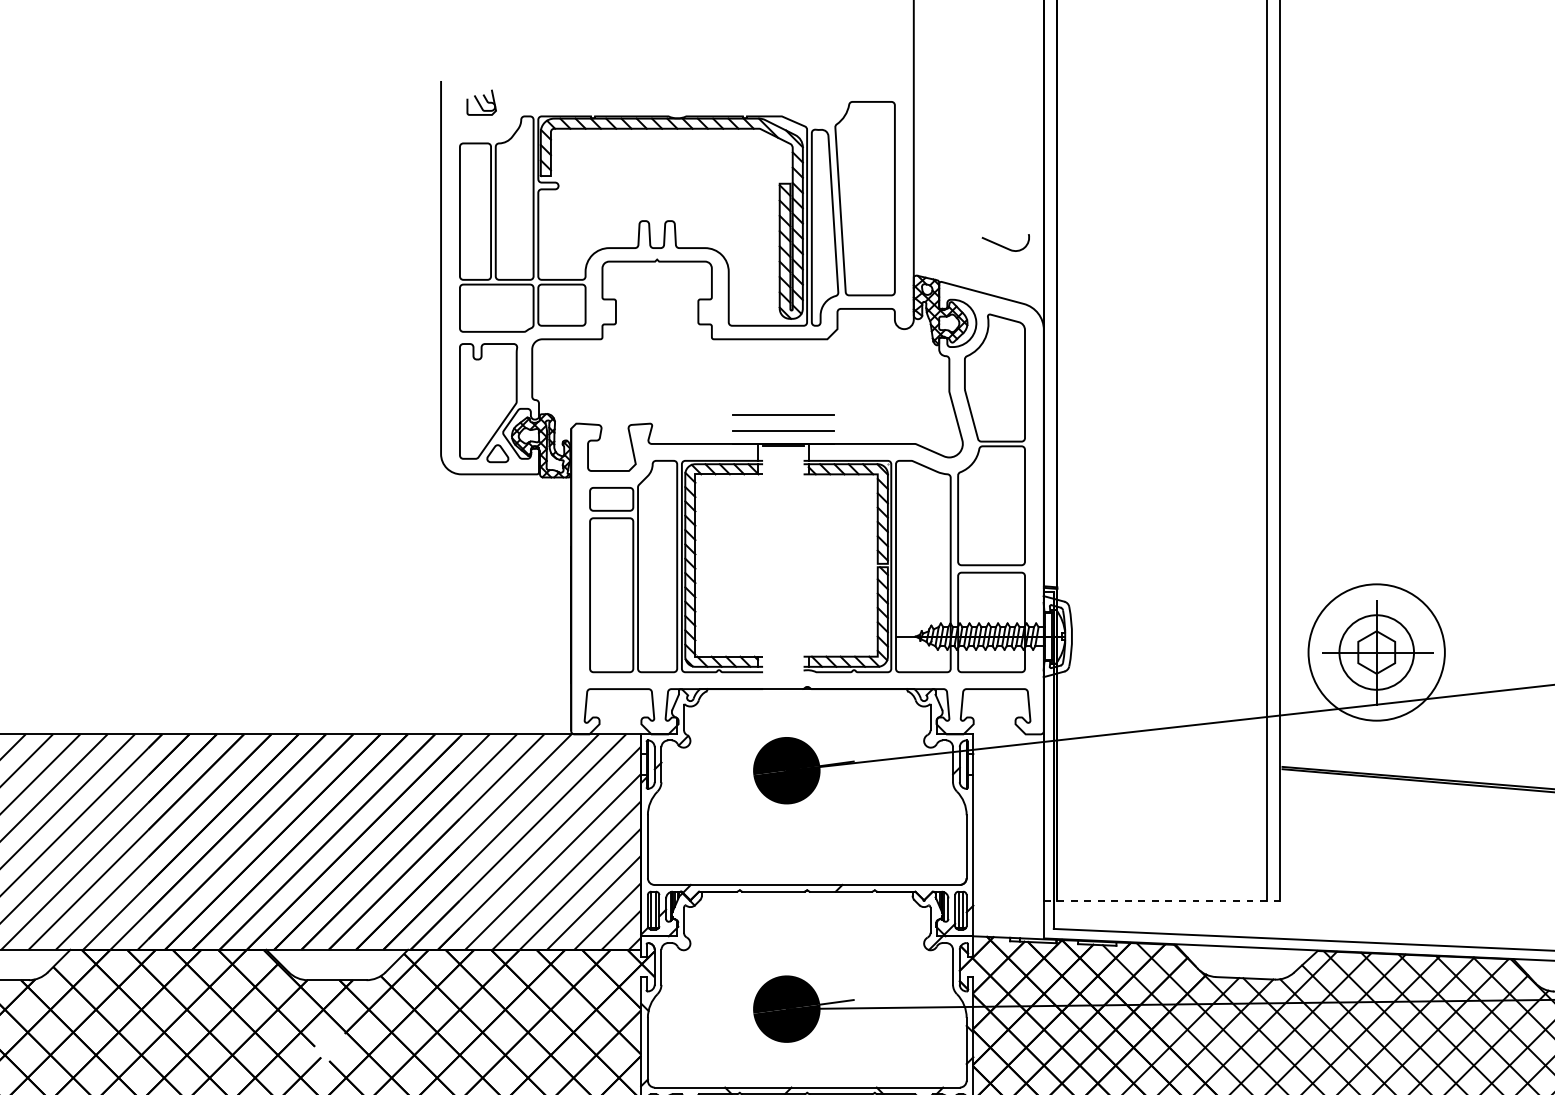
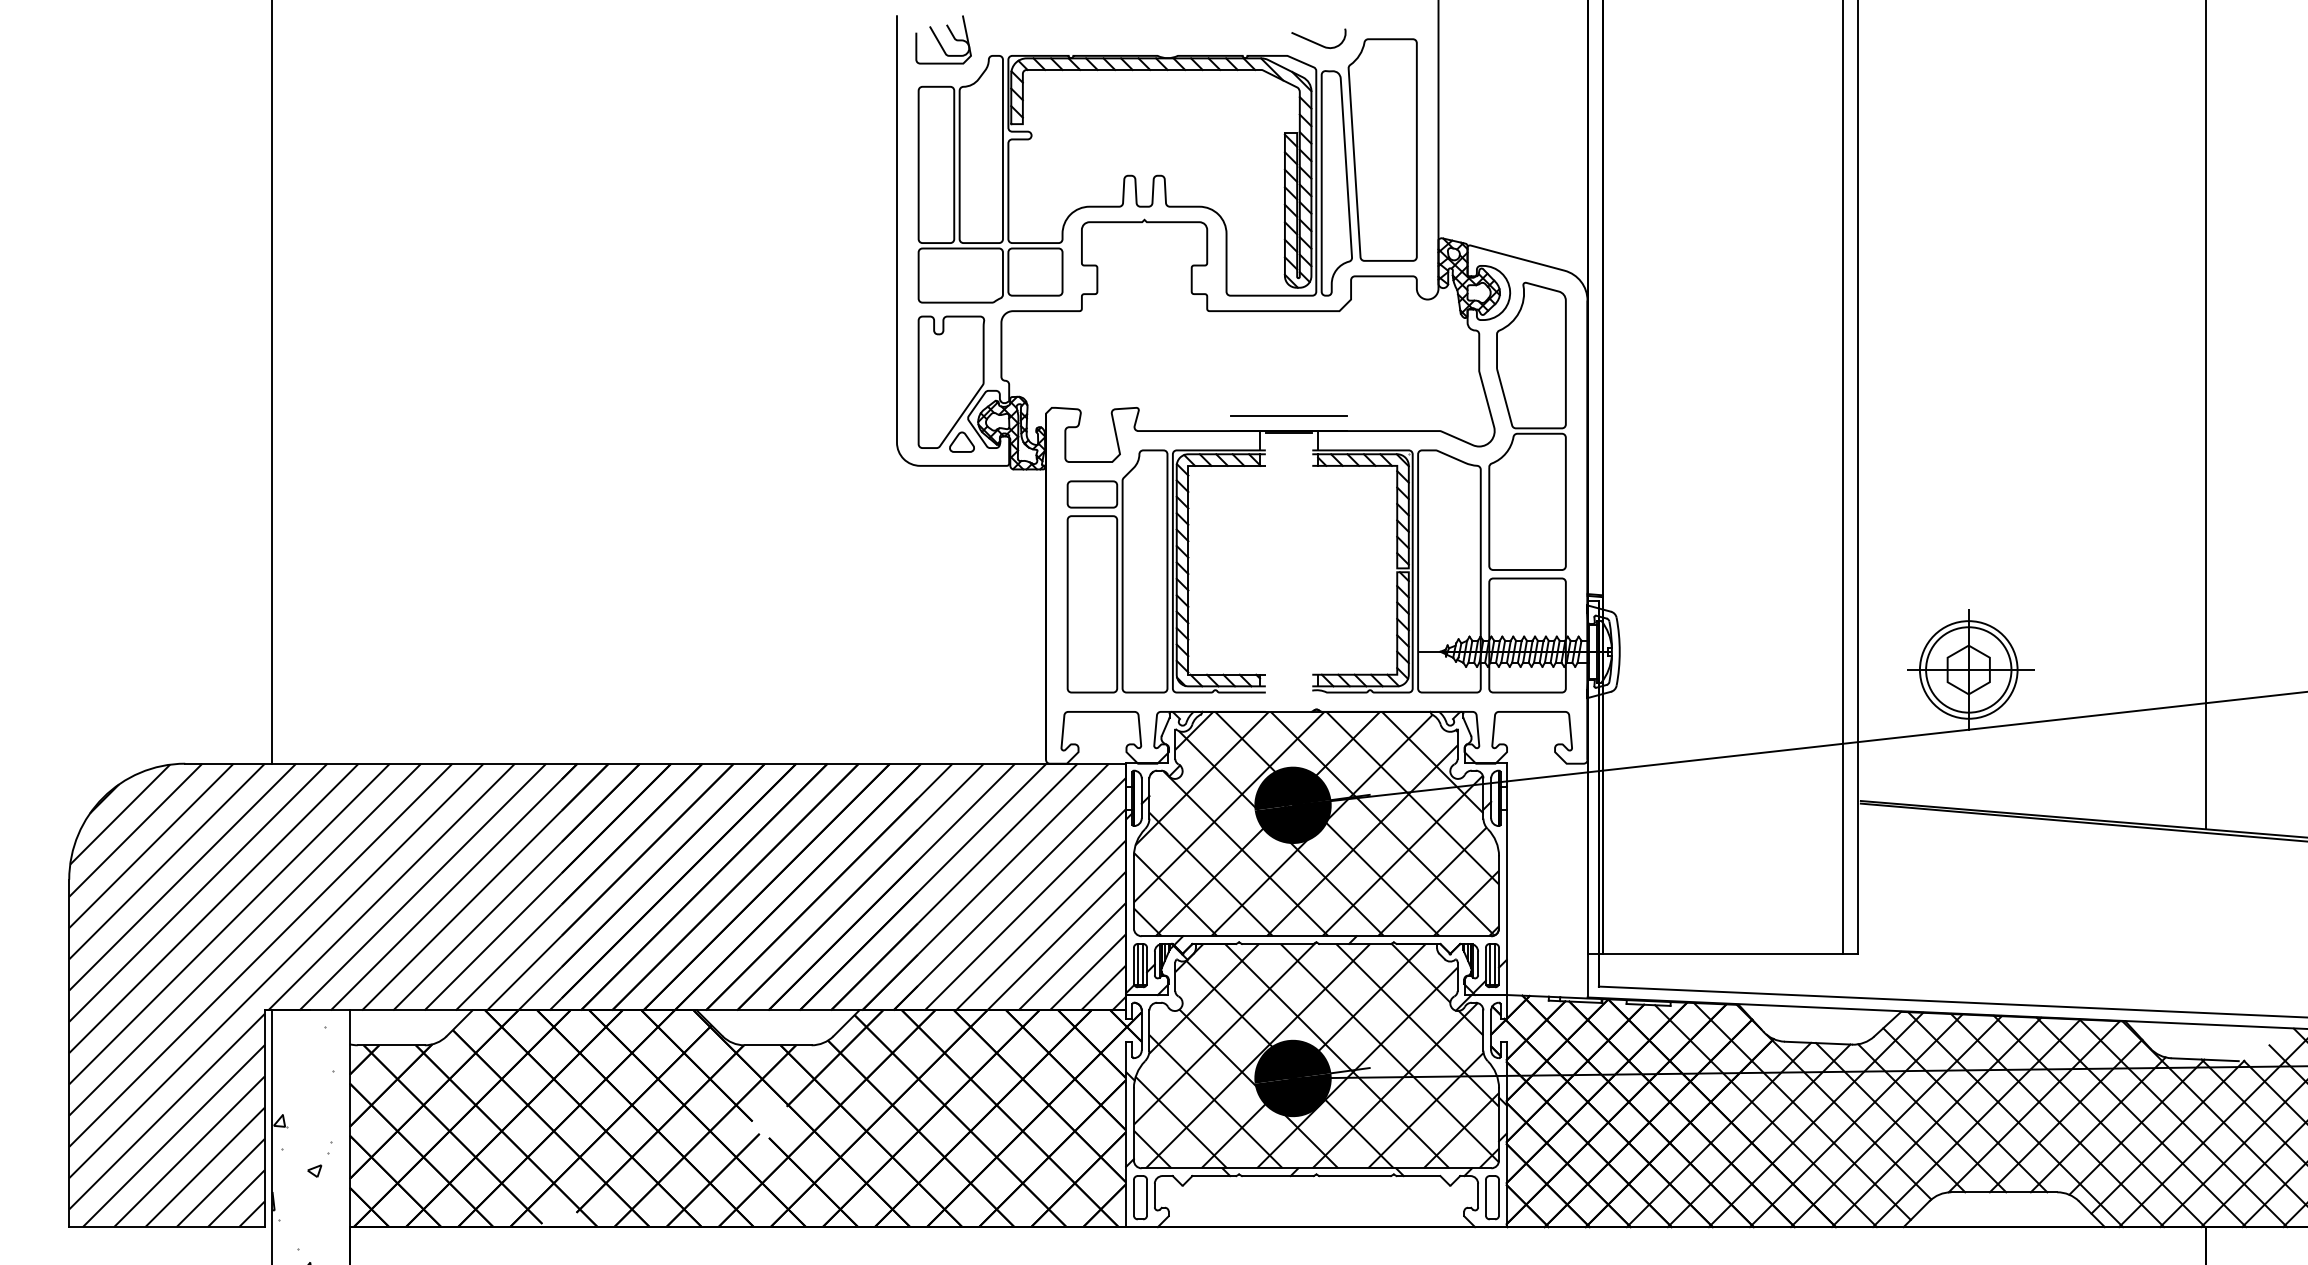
part: (481, 102) -> (943, 39), size x1.67
curve: (1003, 246) -> (1316, 42), moved
line: (782, 414) -> (1288, 397), removed
circle: (1376, 652) -> (1968, 669), size x0.62
hatch: (807, 786) -> (1316, 823), added
line: (1161, 900) -> (1722, 954), dashed -> solid
hatch: (807, 989) -> (1316, 1055), added

